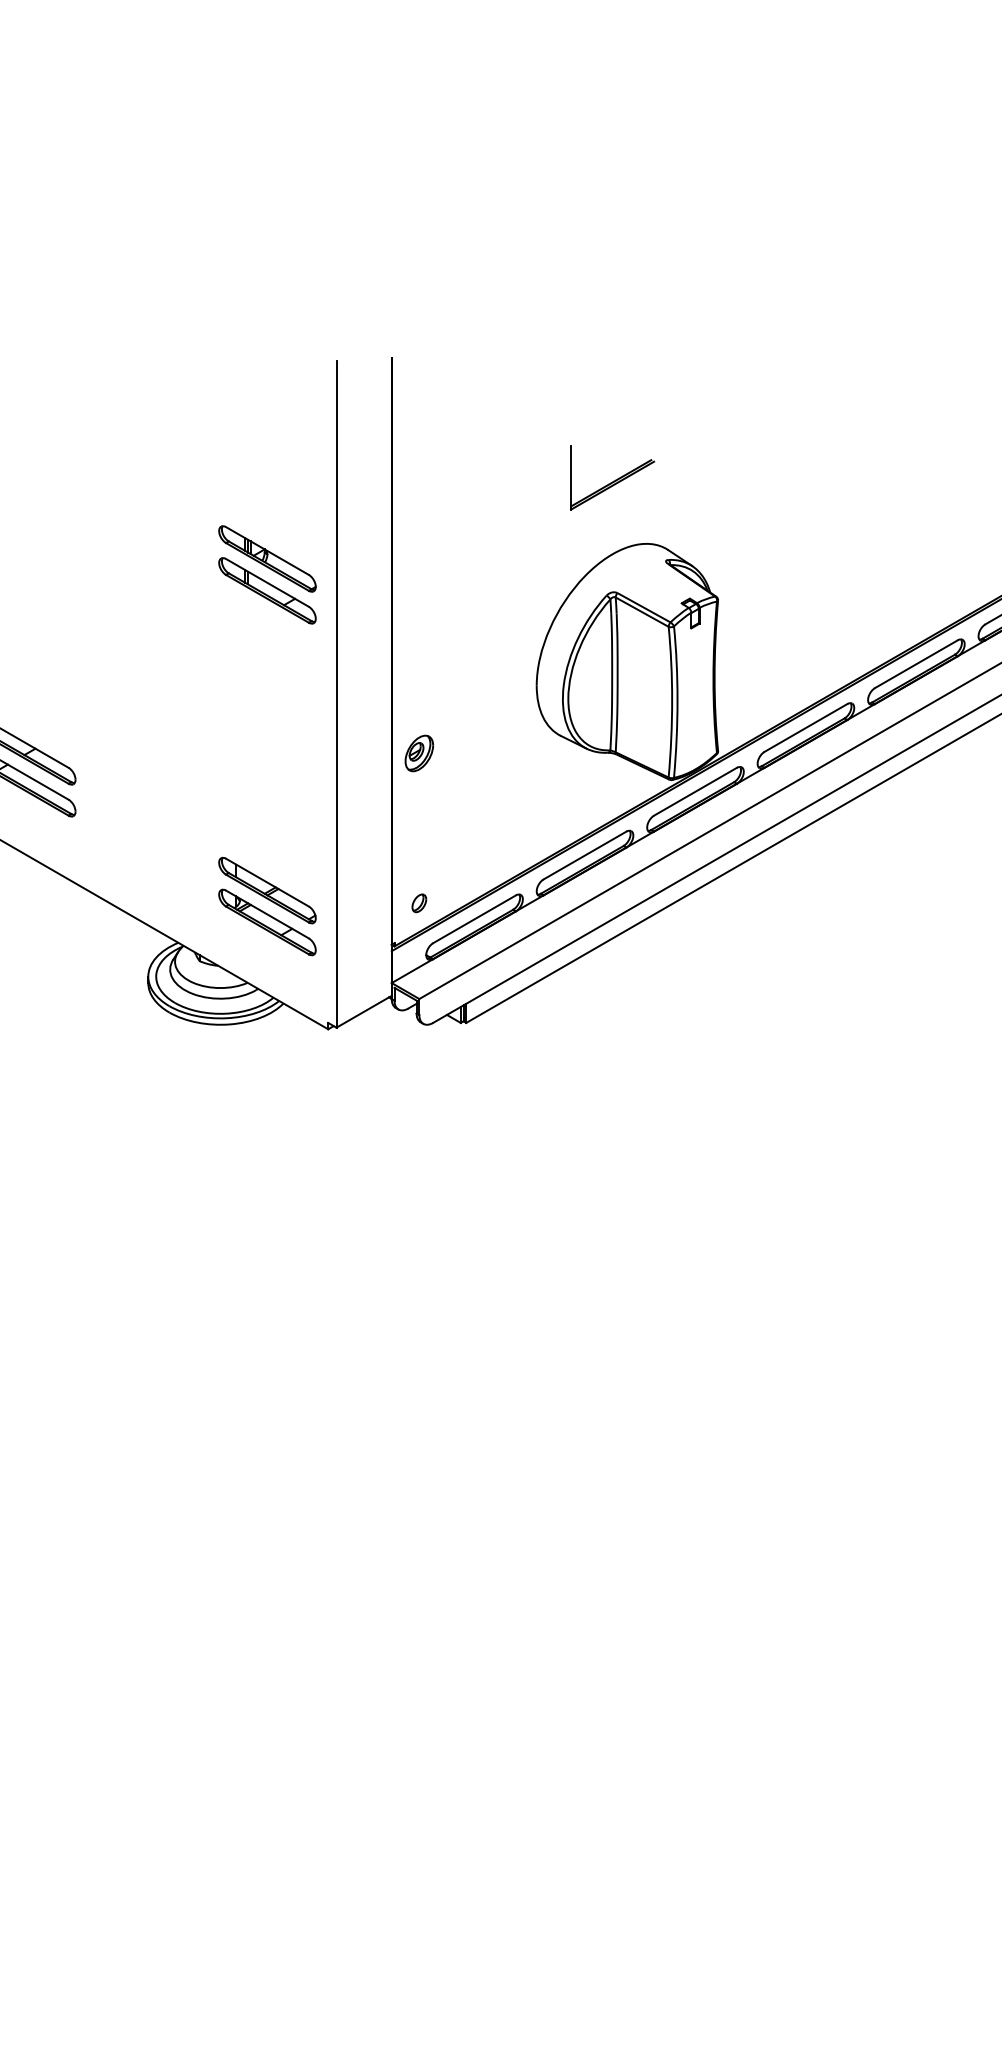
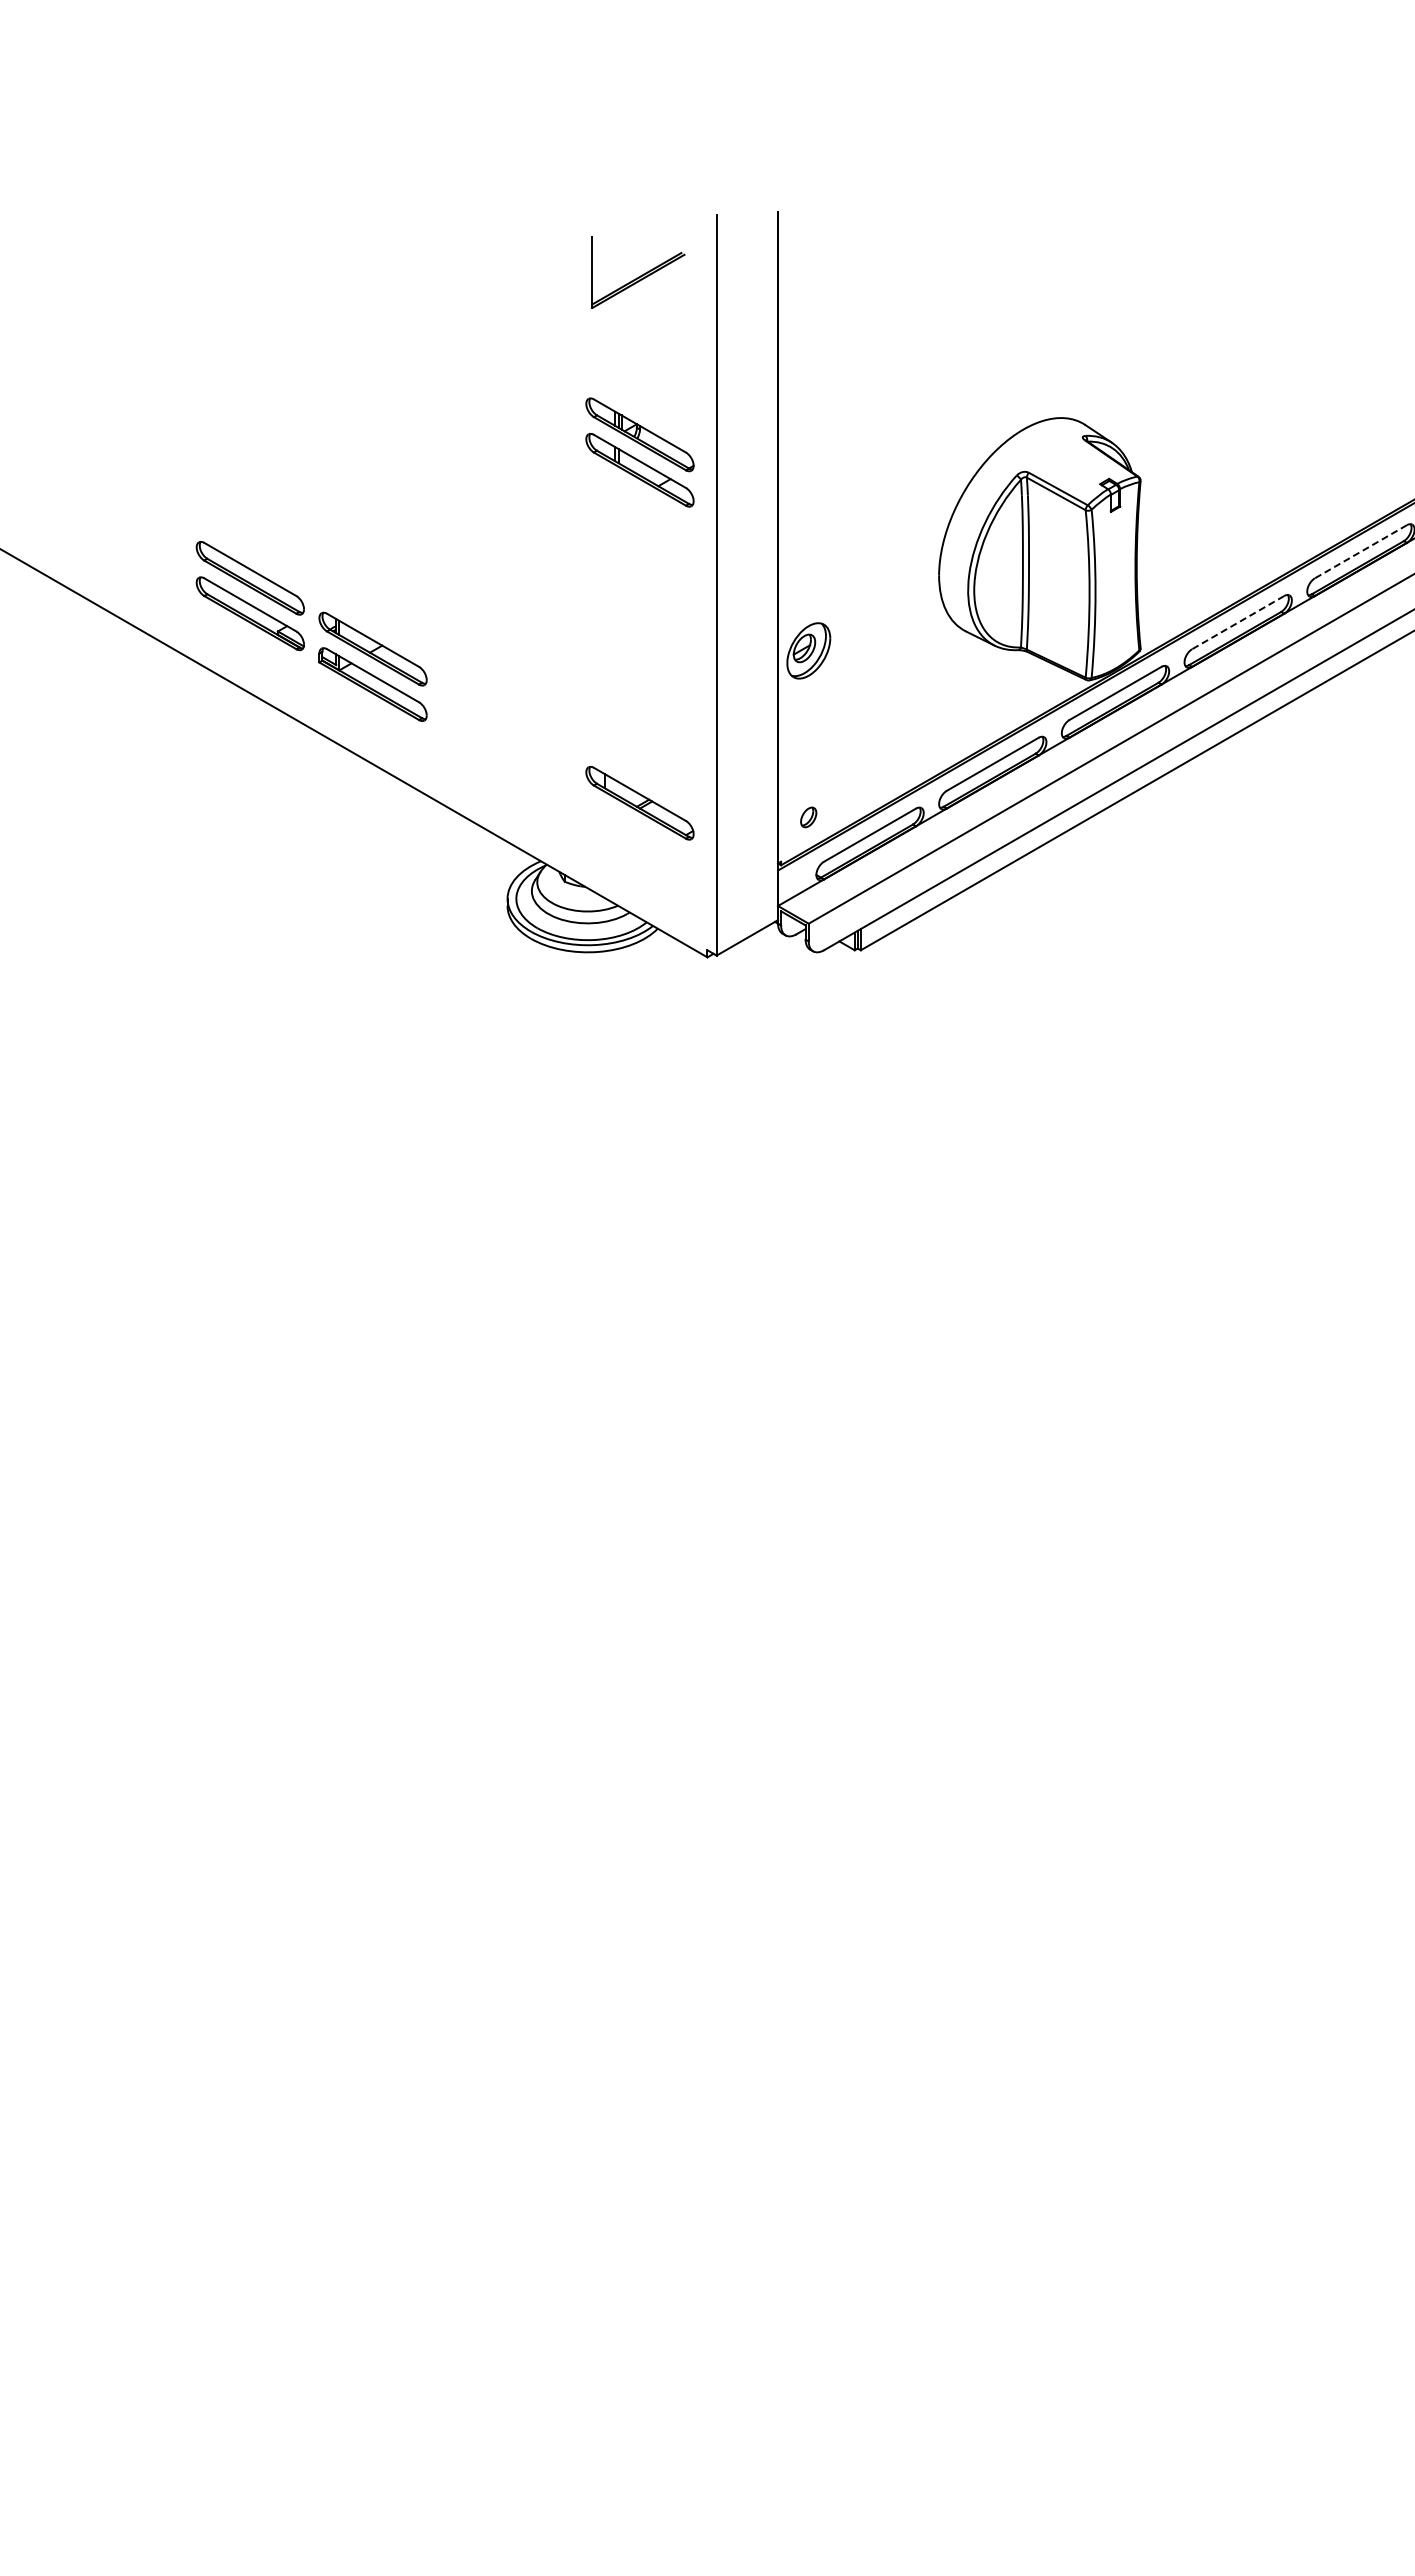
part: (612, 477) -> (638, 272), moved
line: (916, 664) -> (1360, 552), solid -> dashed
line: (805, 727) -> (1237, 622), solid -> dashed
part: (419, 753) -> (808, 650), size x1.4
part: (267, 922) -> (639, 838), removed

